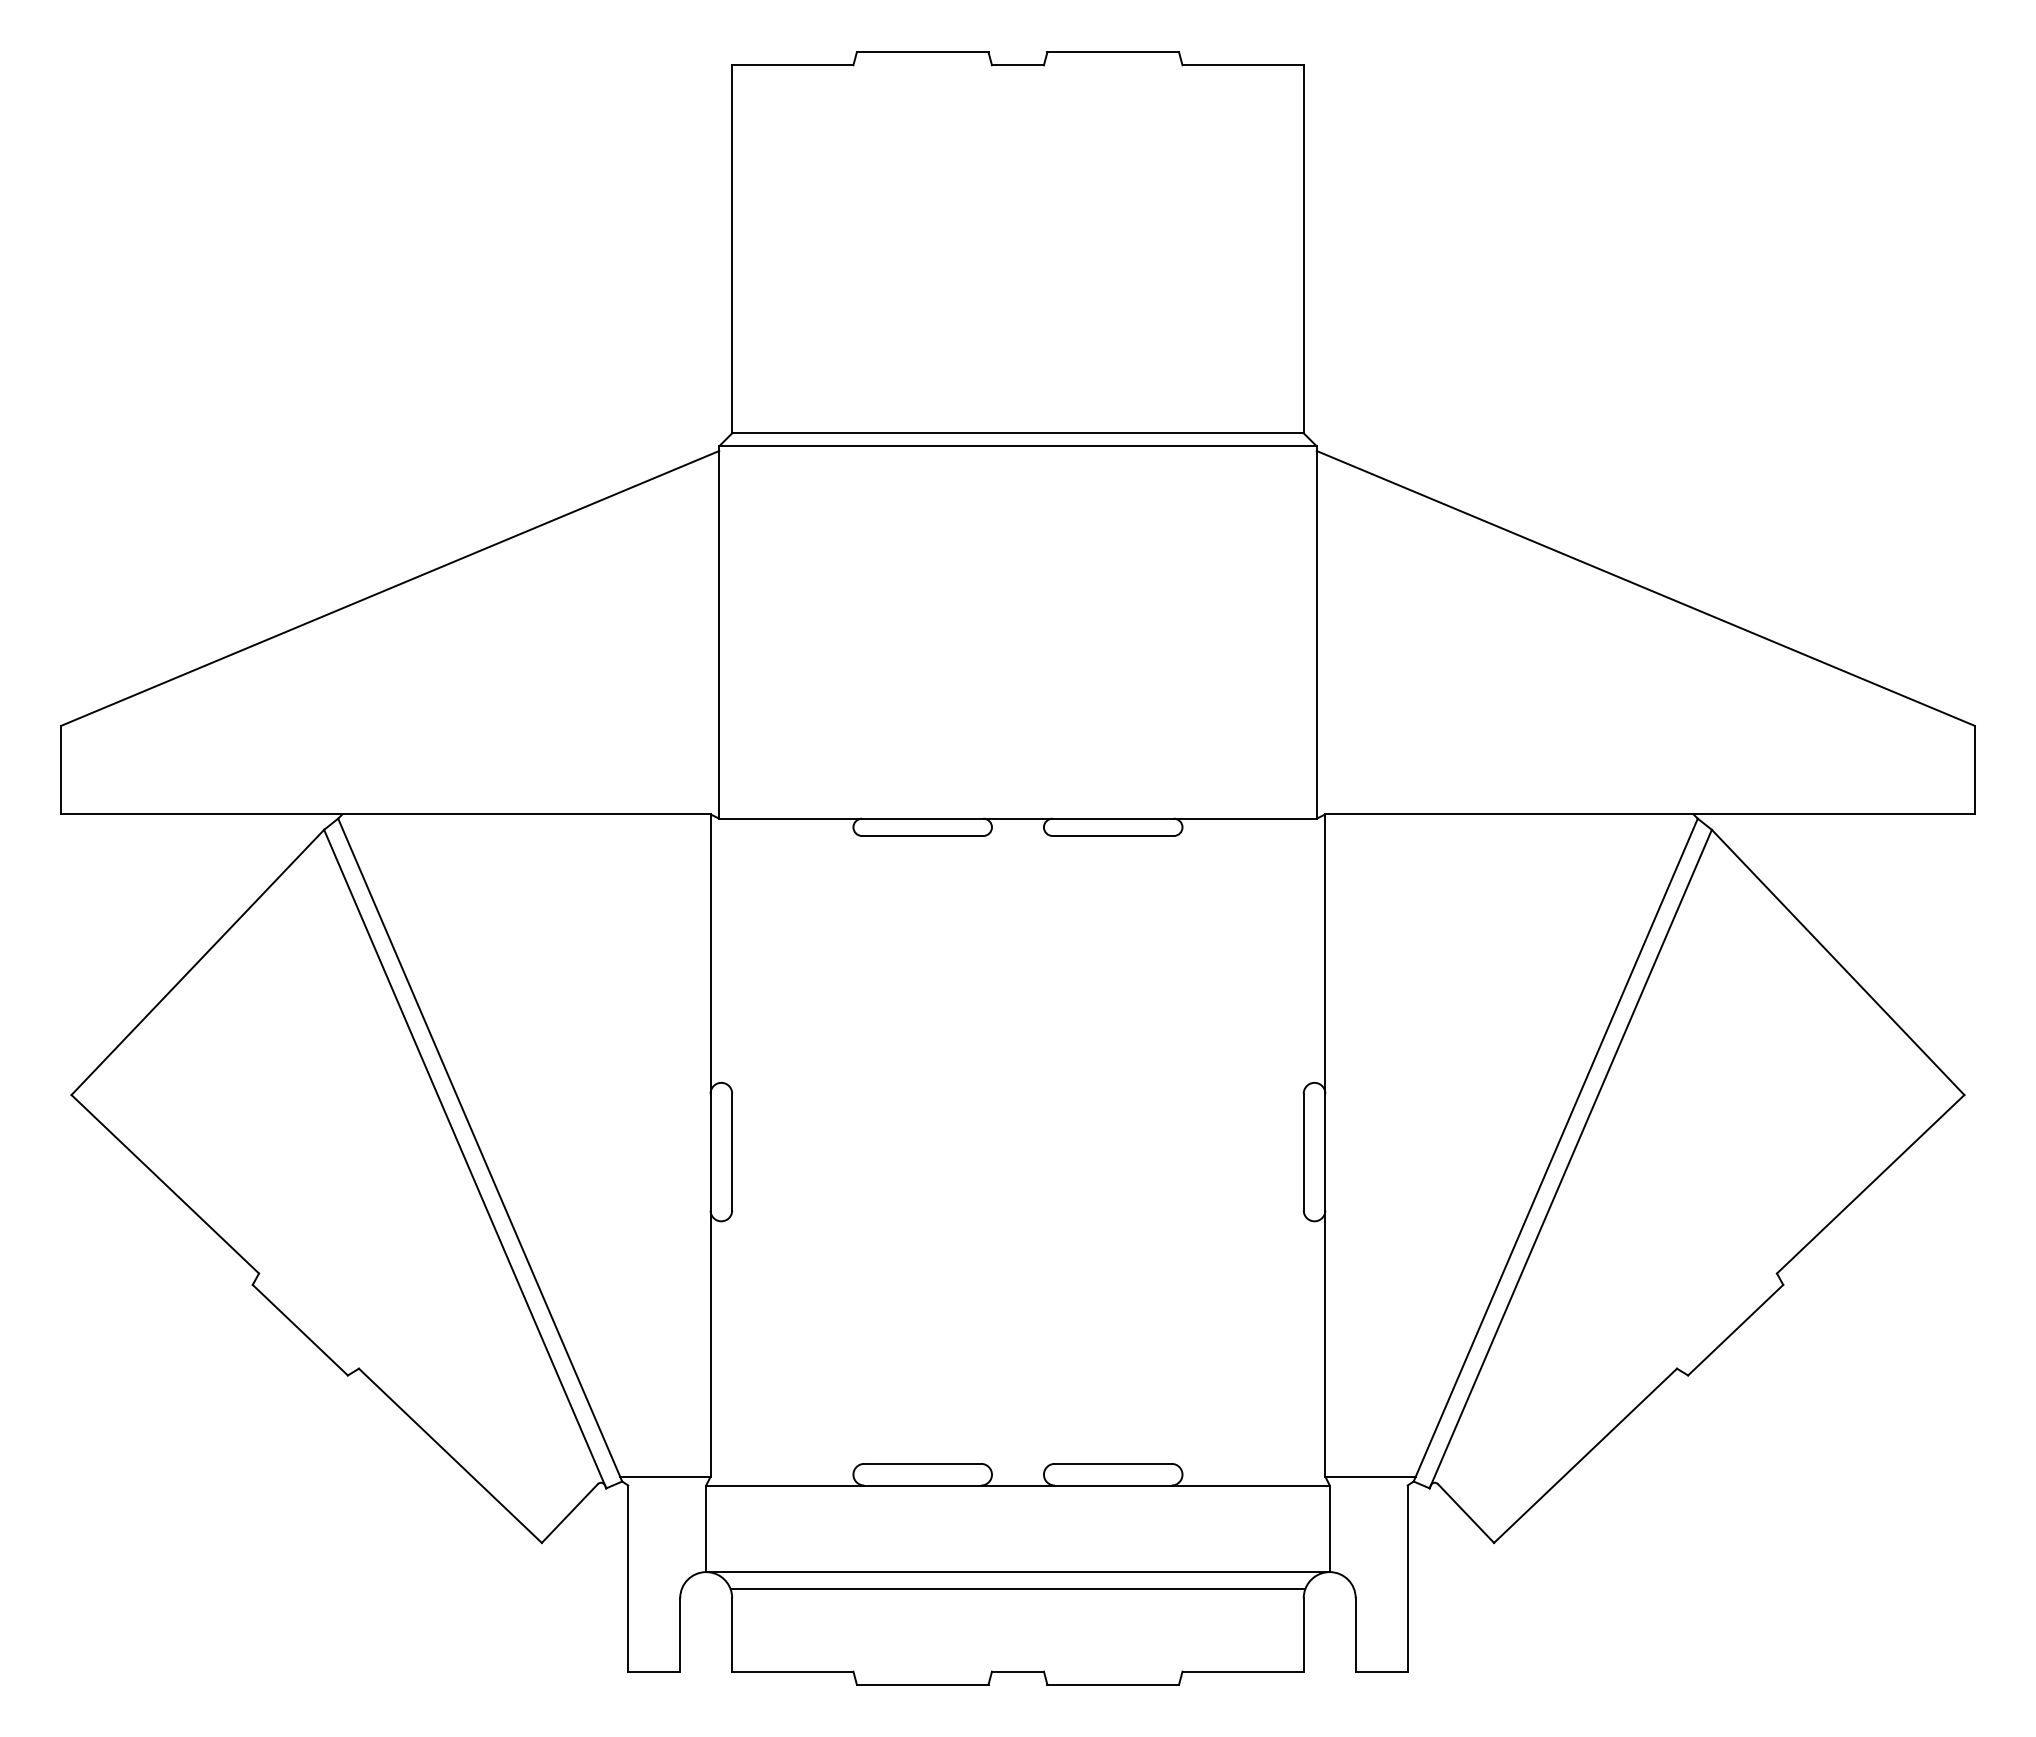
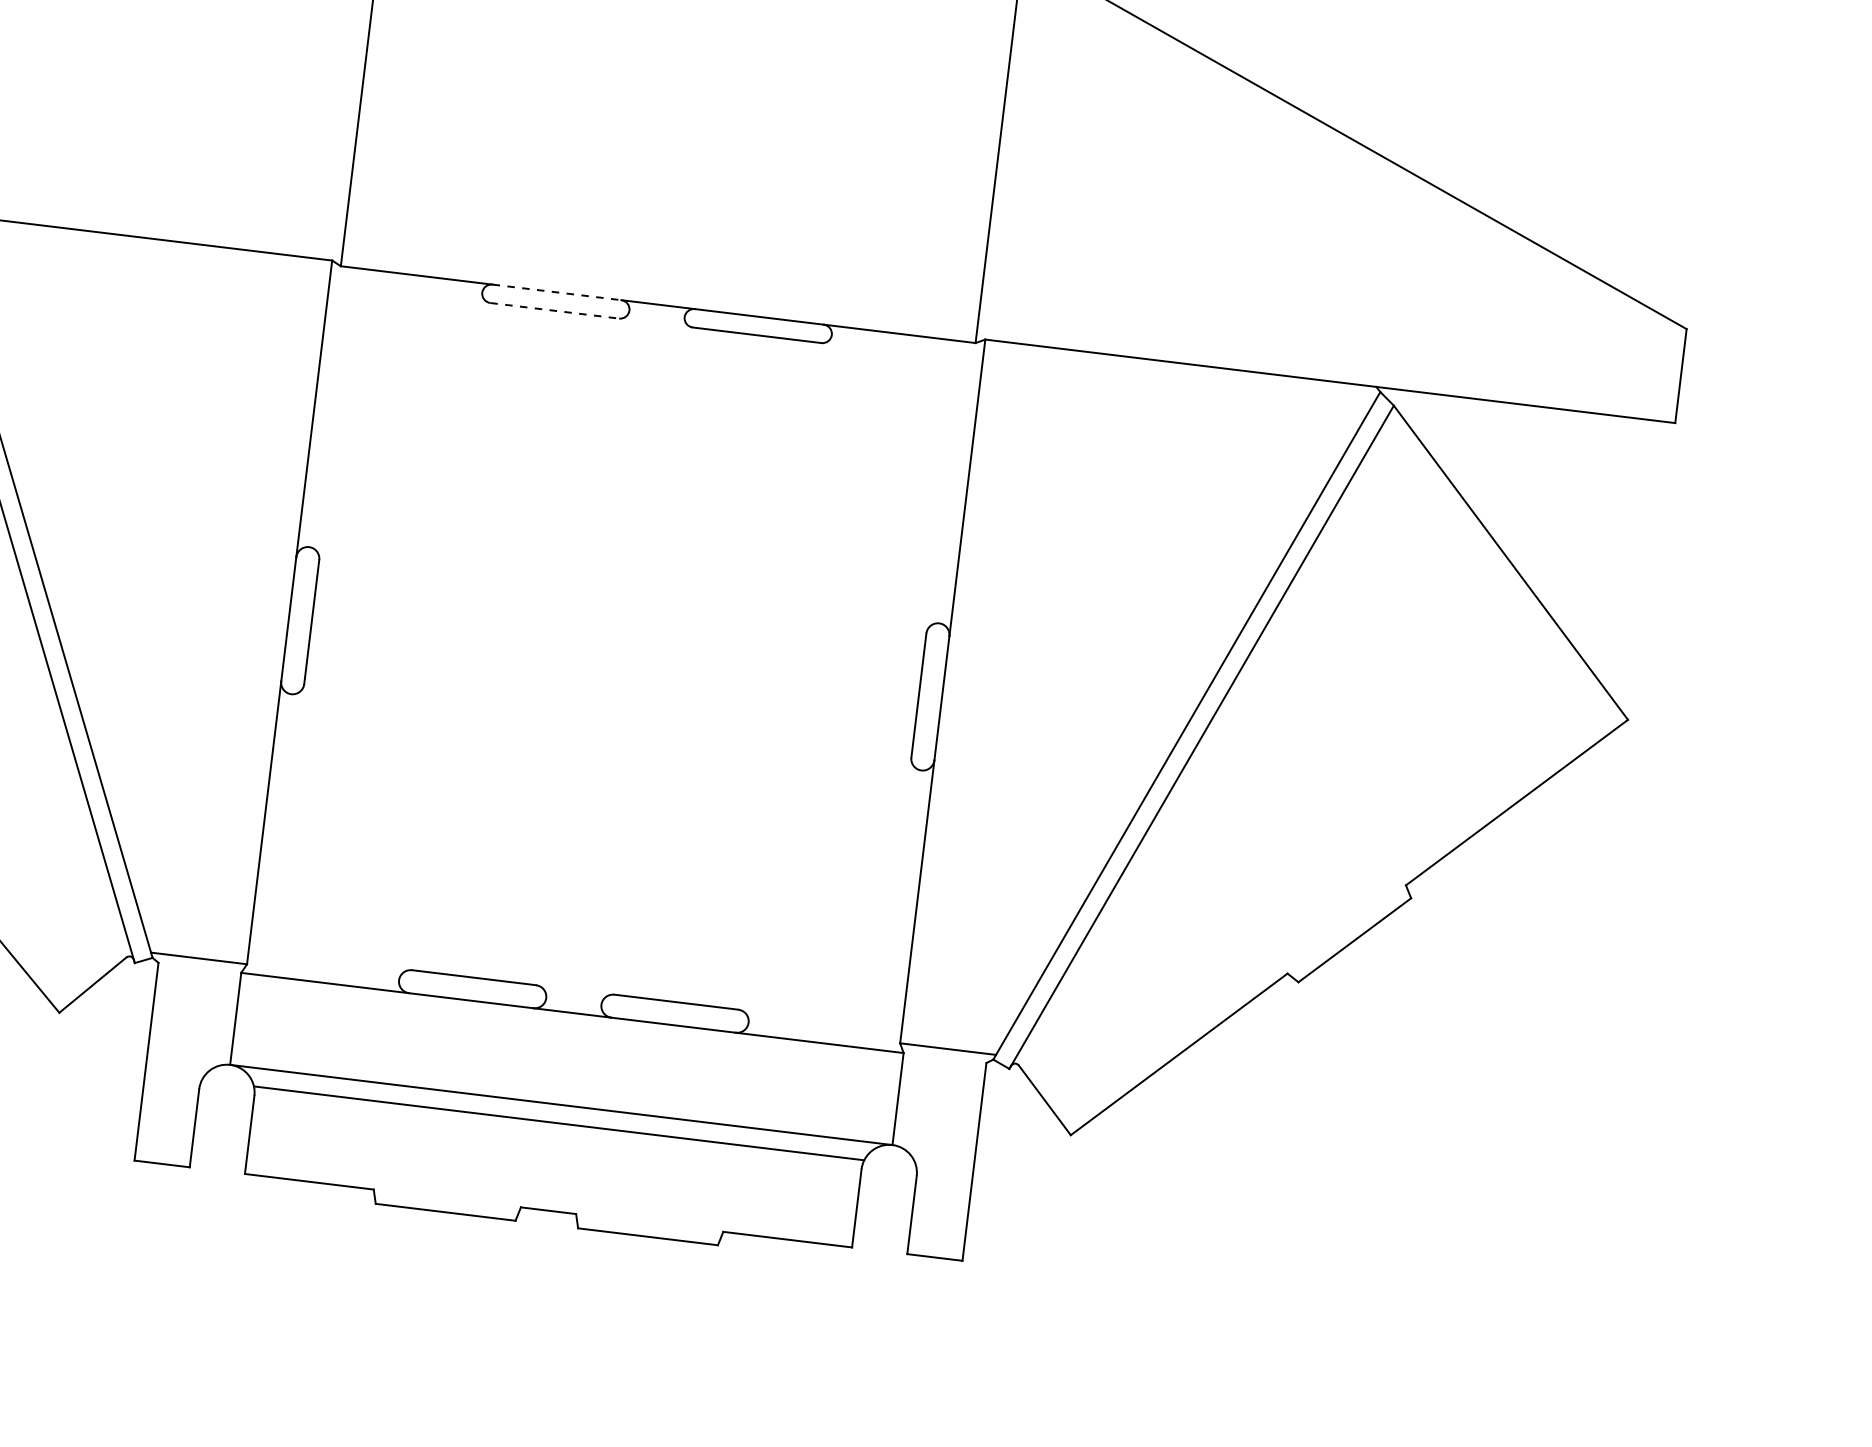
line: (922, 818) -> (556, 292), solid -> dashed
line: (922, 836) -> (554, 311), solid -> dashed

